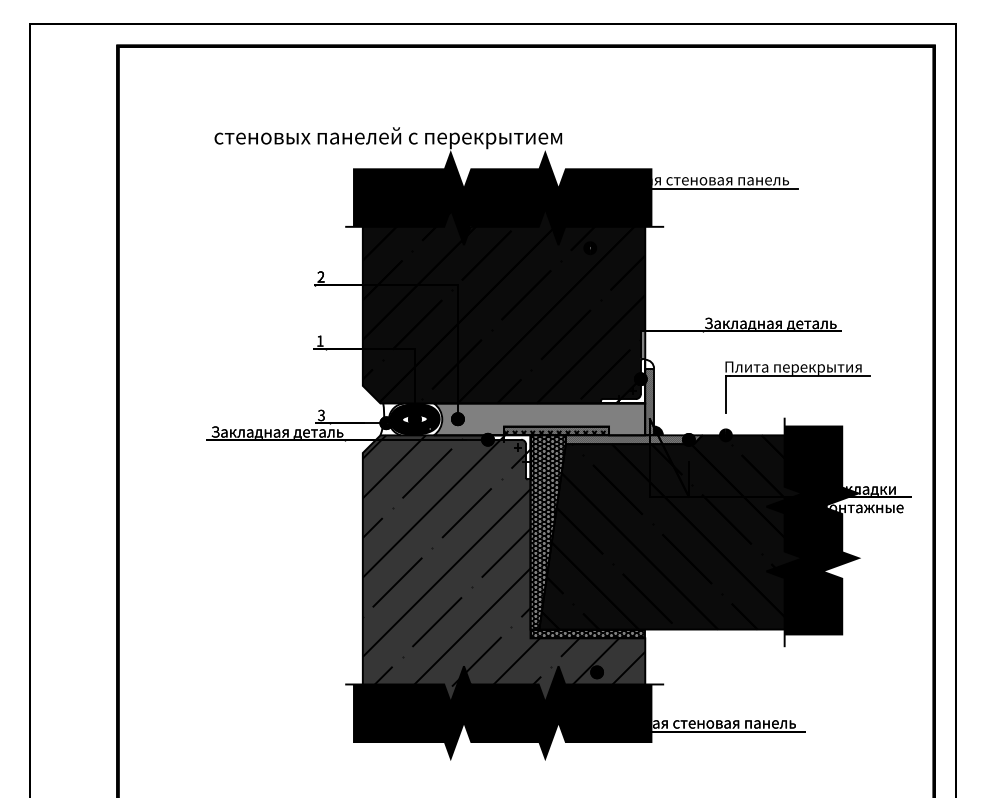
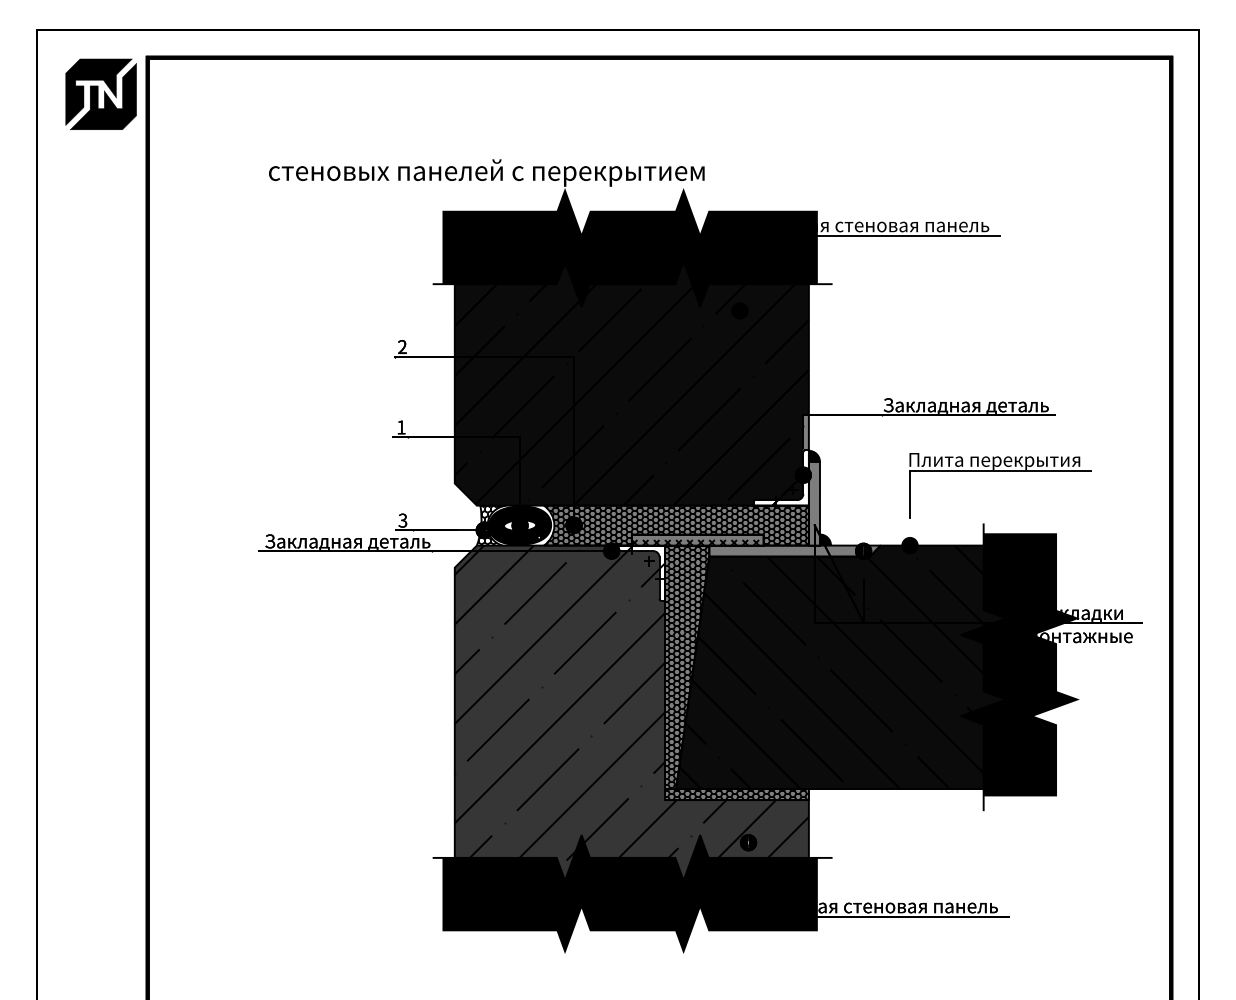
part: (80, 74) -> (100, 93), added
fill: (648, 363) -> (813, 455), added
hatch: (392, 419) -> (491, 525), added
hatch: (539, 419) -> (676, 525), added

